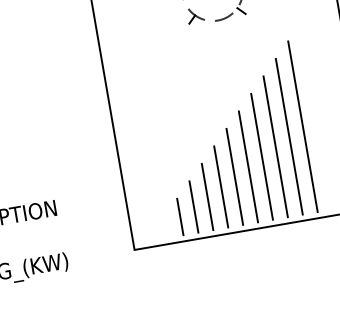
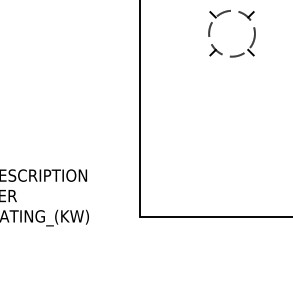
hatch: (234, 137) -> (229, 146), removed

